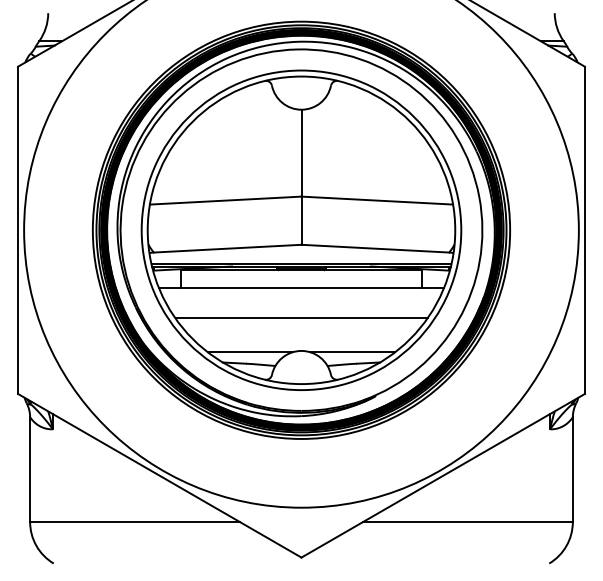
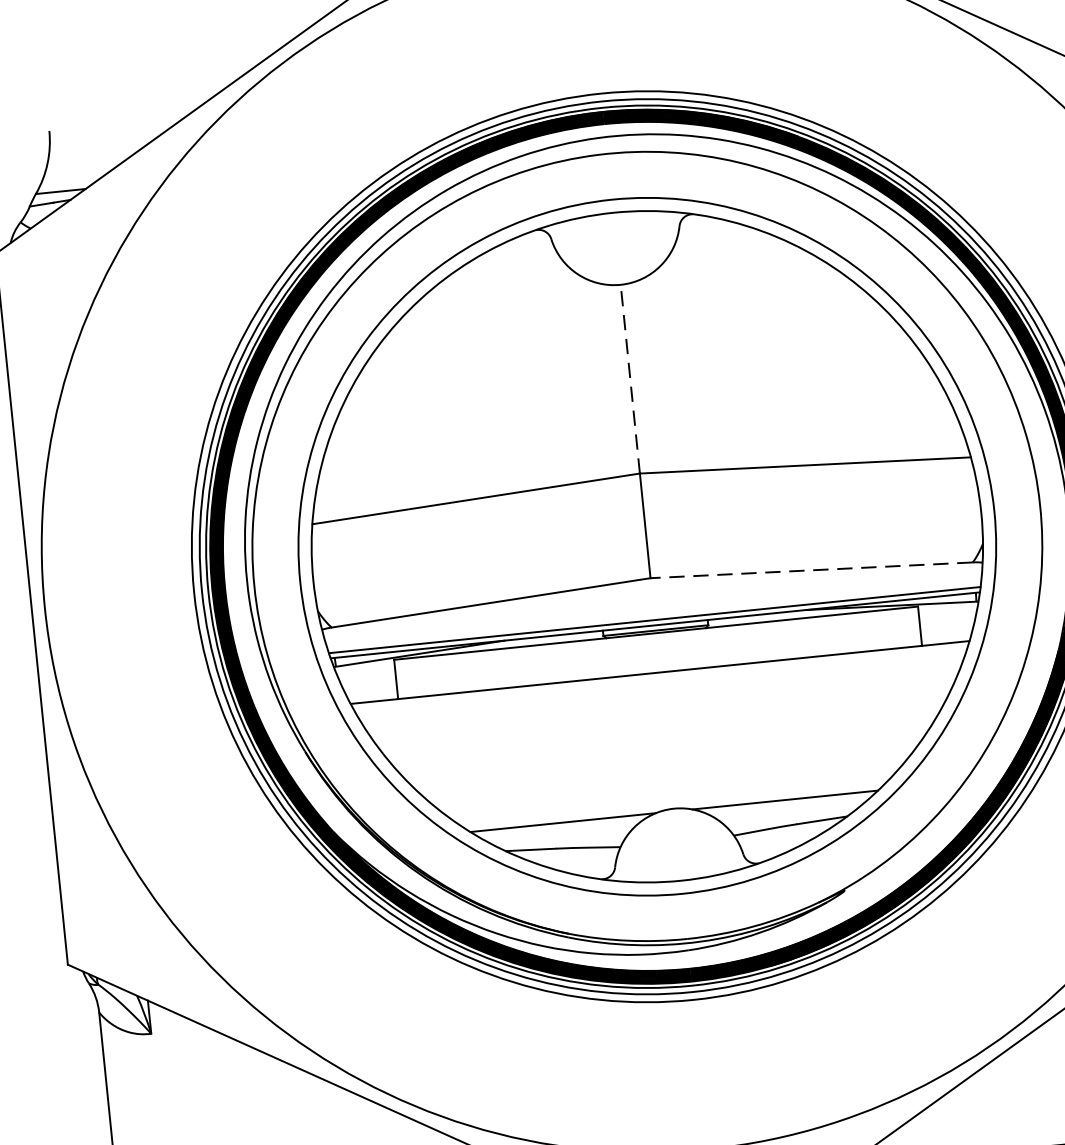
line: (301, 152) -> (630, 377), solid -> dashed
line: (375, 248) -> (812, 569), solid -> dashed
line: (301, 318) -> (666, 738), removed

